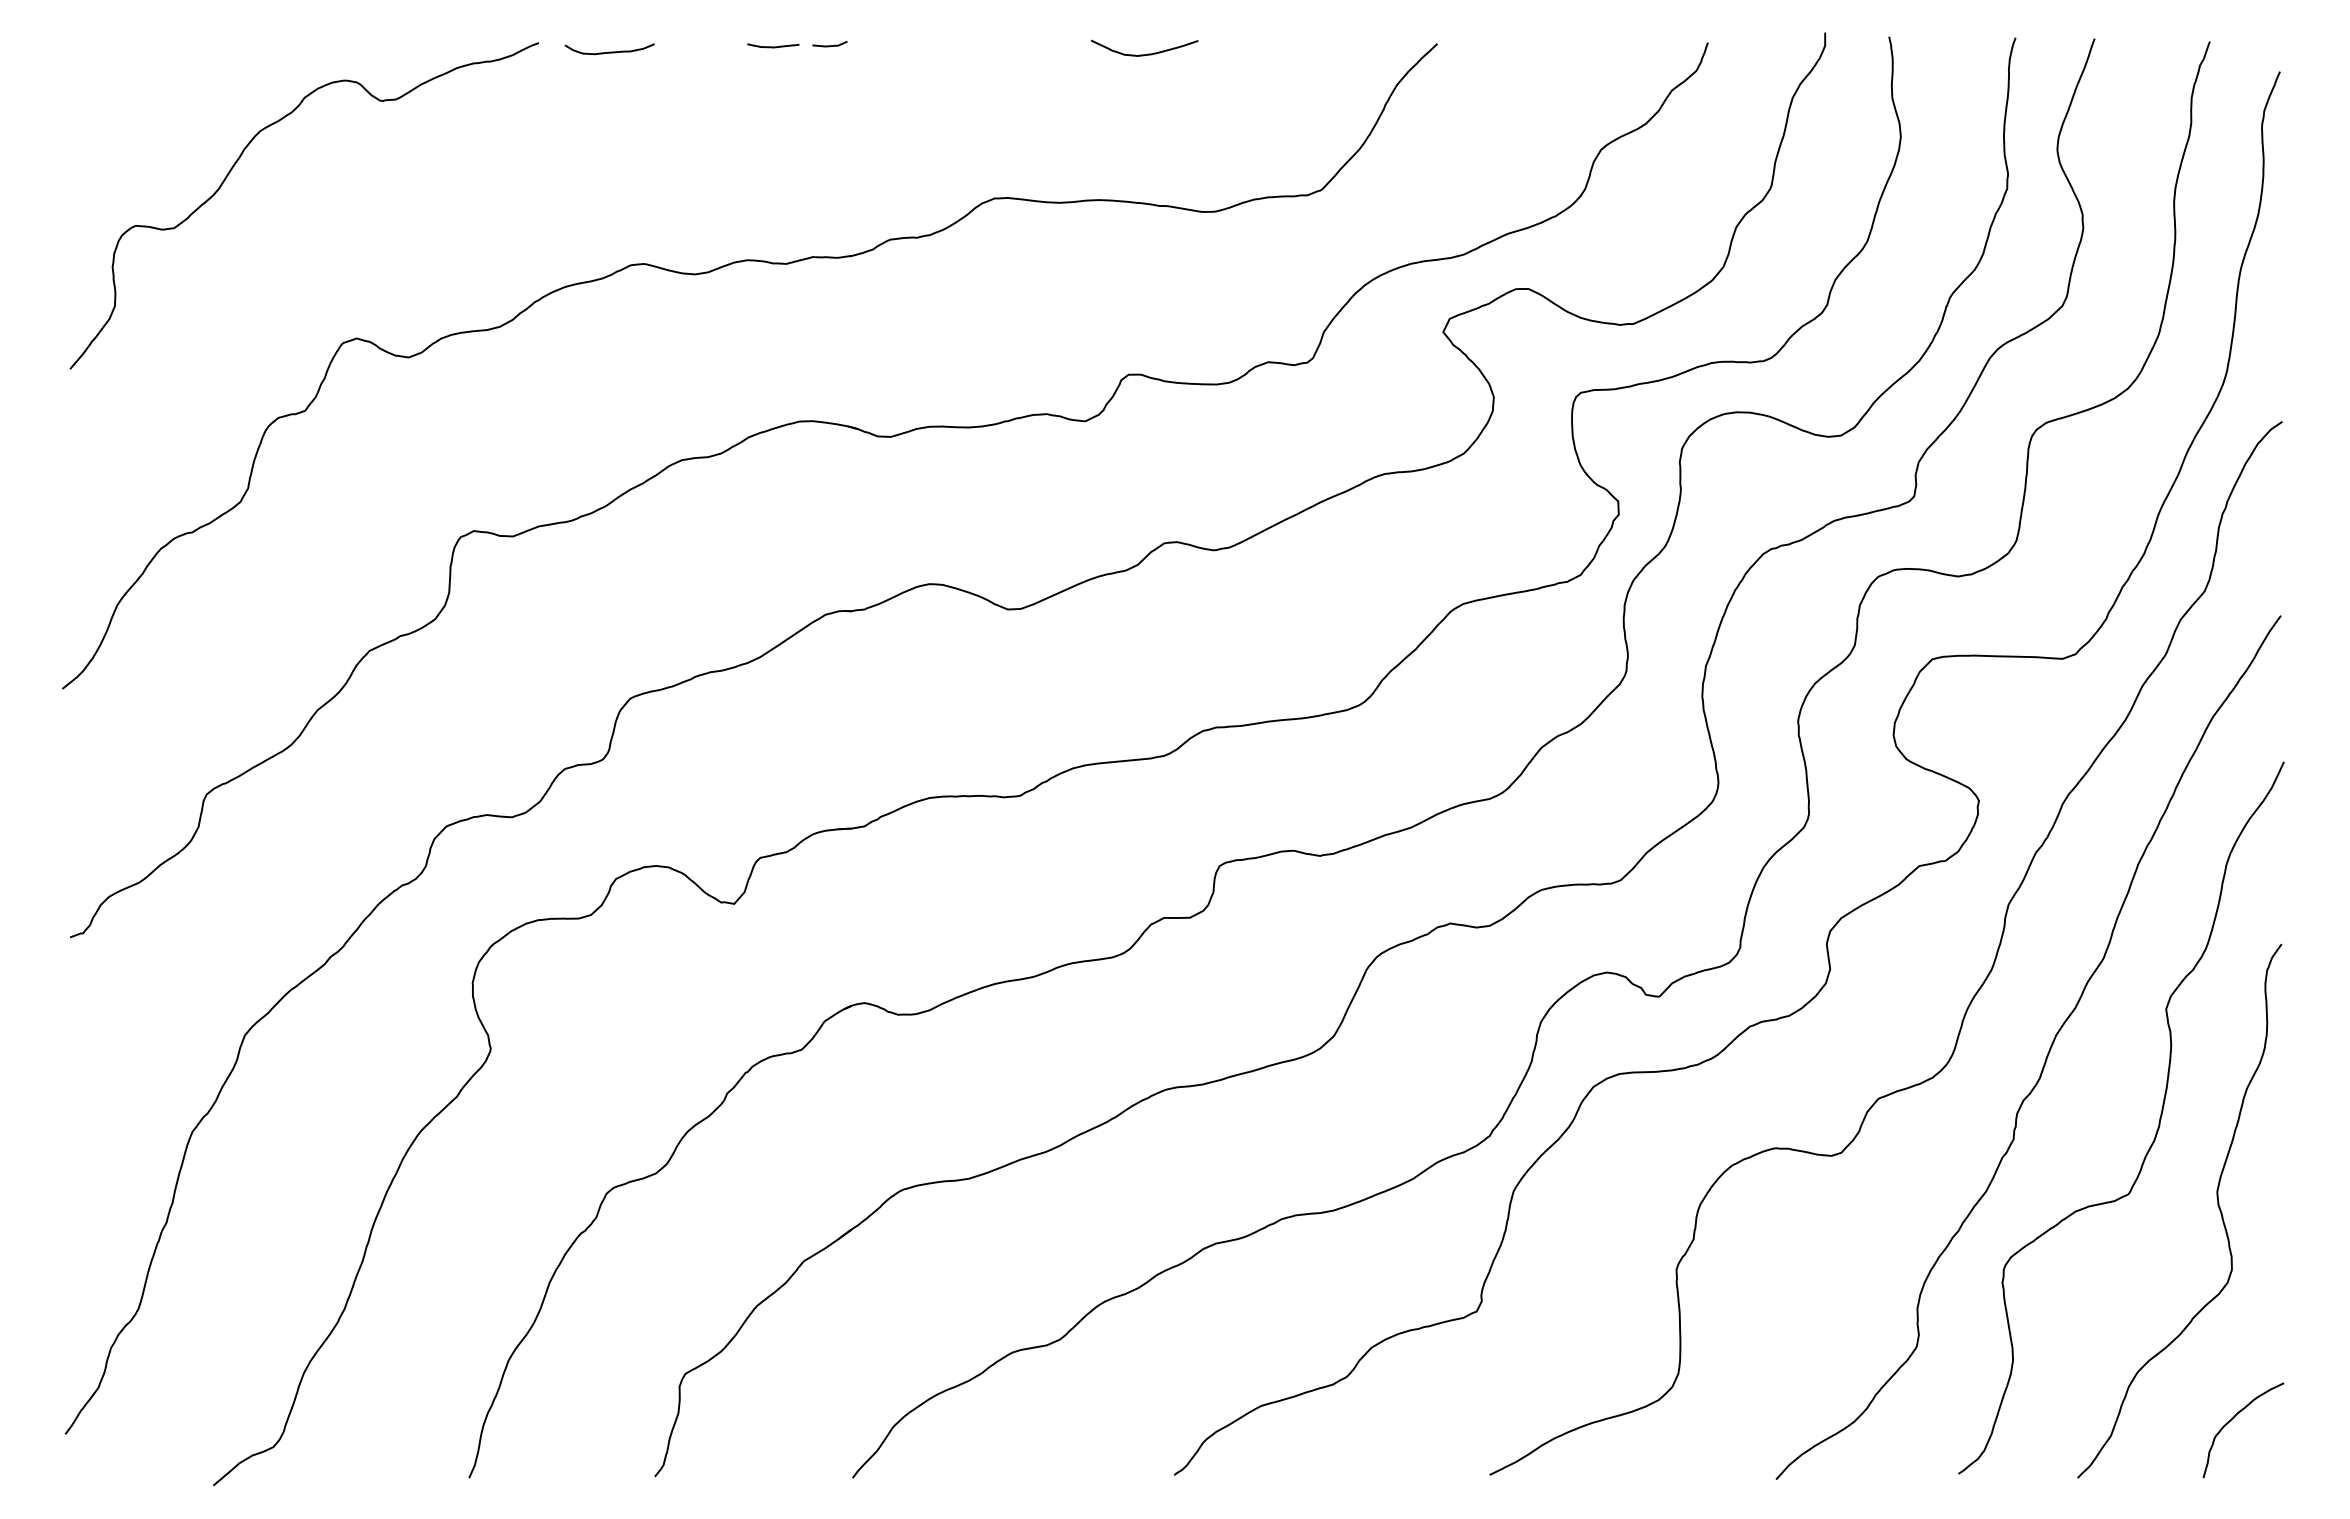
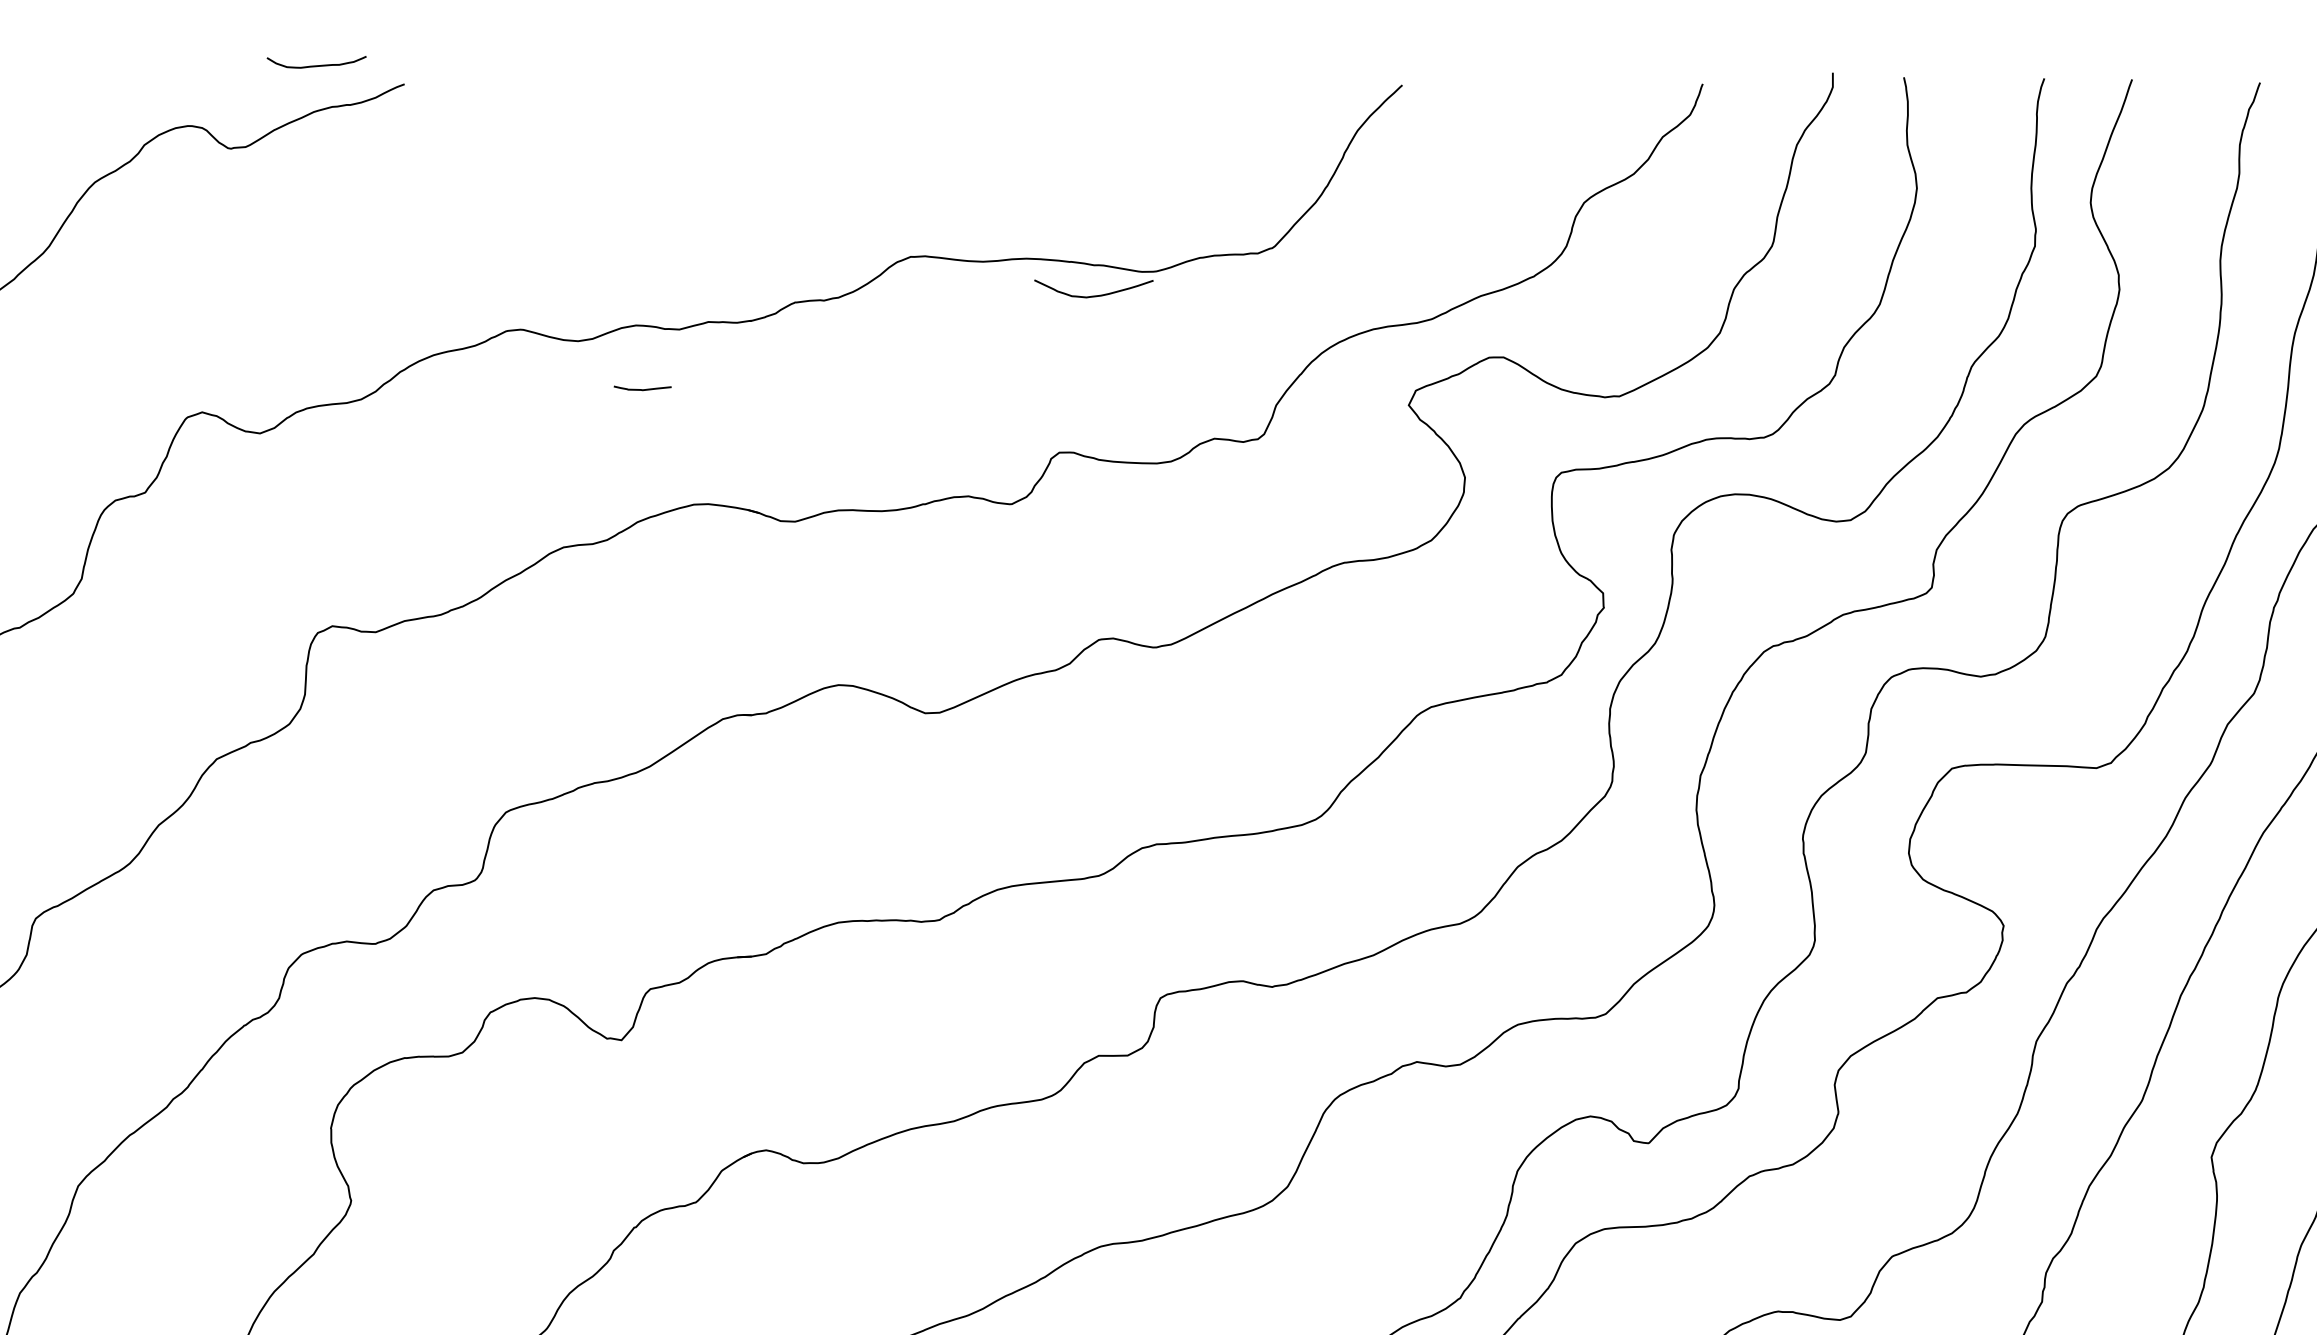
line: (829, 45) -> (727, 87), removed
curve: (773, 46) -> (642, 389), moved
curve: (609, 51) -> (316, 64), moved
curve: (1147, 53) -> (1097, 294), moved

